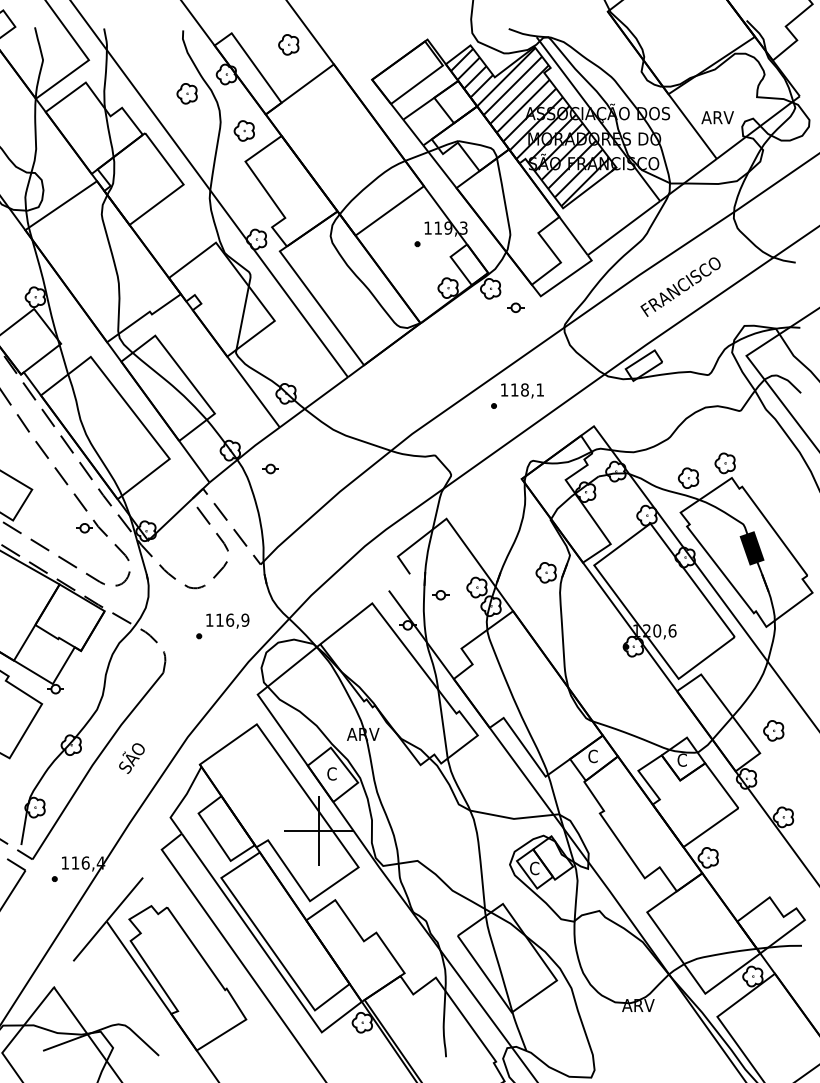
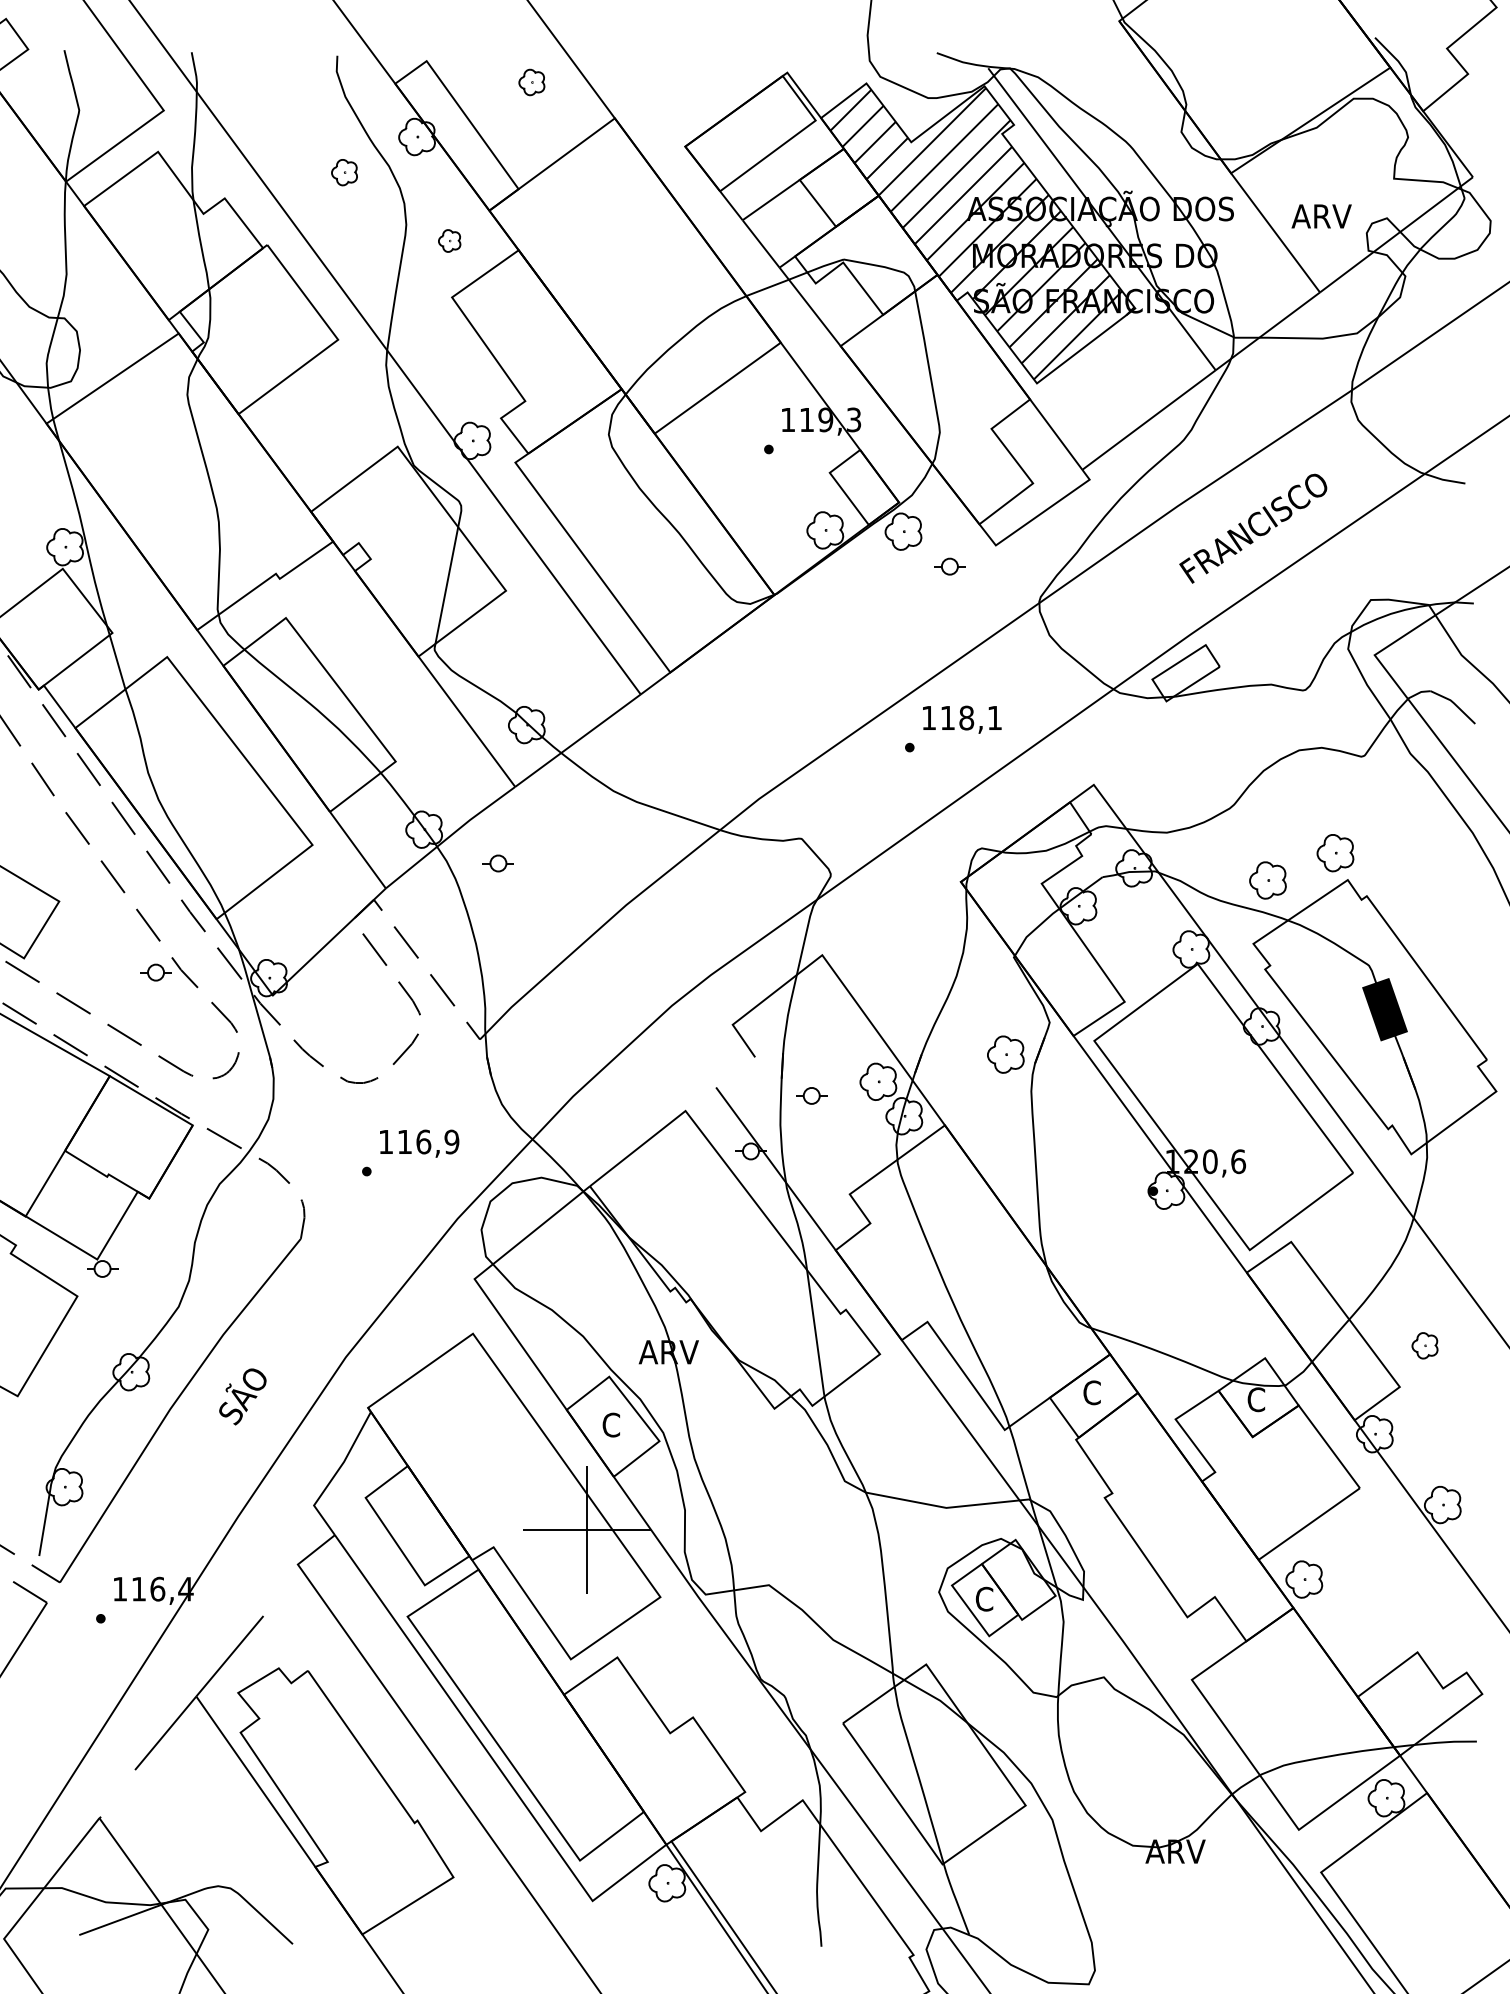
part: (288, 44) -> (531, 81), size x0.7
part: (186, 93) -> (343, 171), size x0.7
part: (243, 130) -> (448, 240), size x0.6
part: (773, 730) -> (1424, 1345), size x0.7

